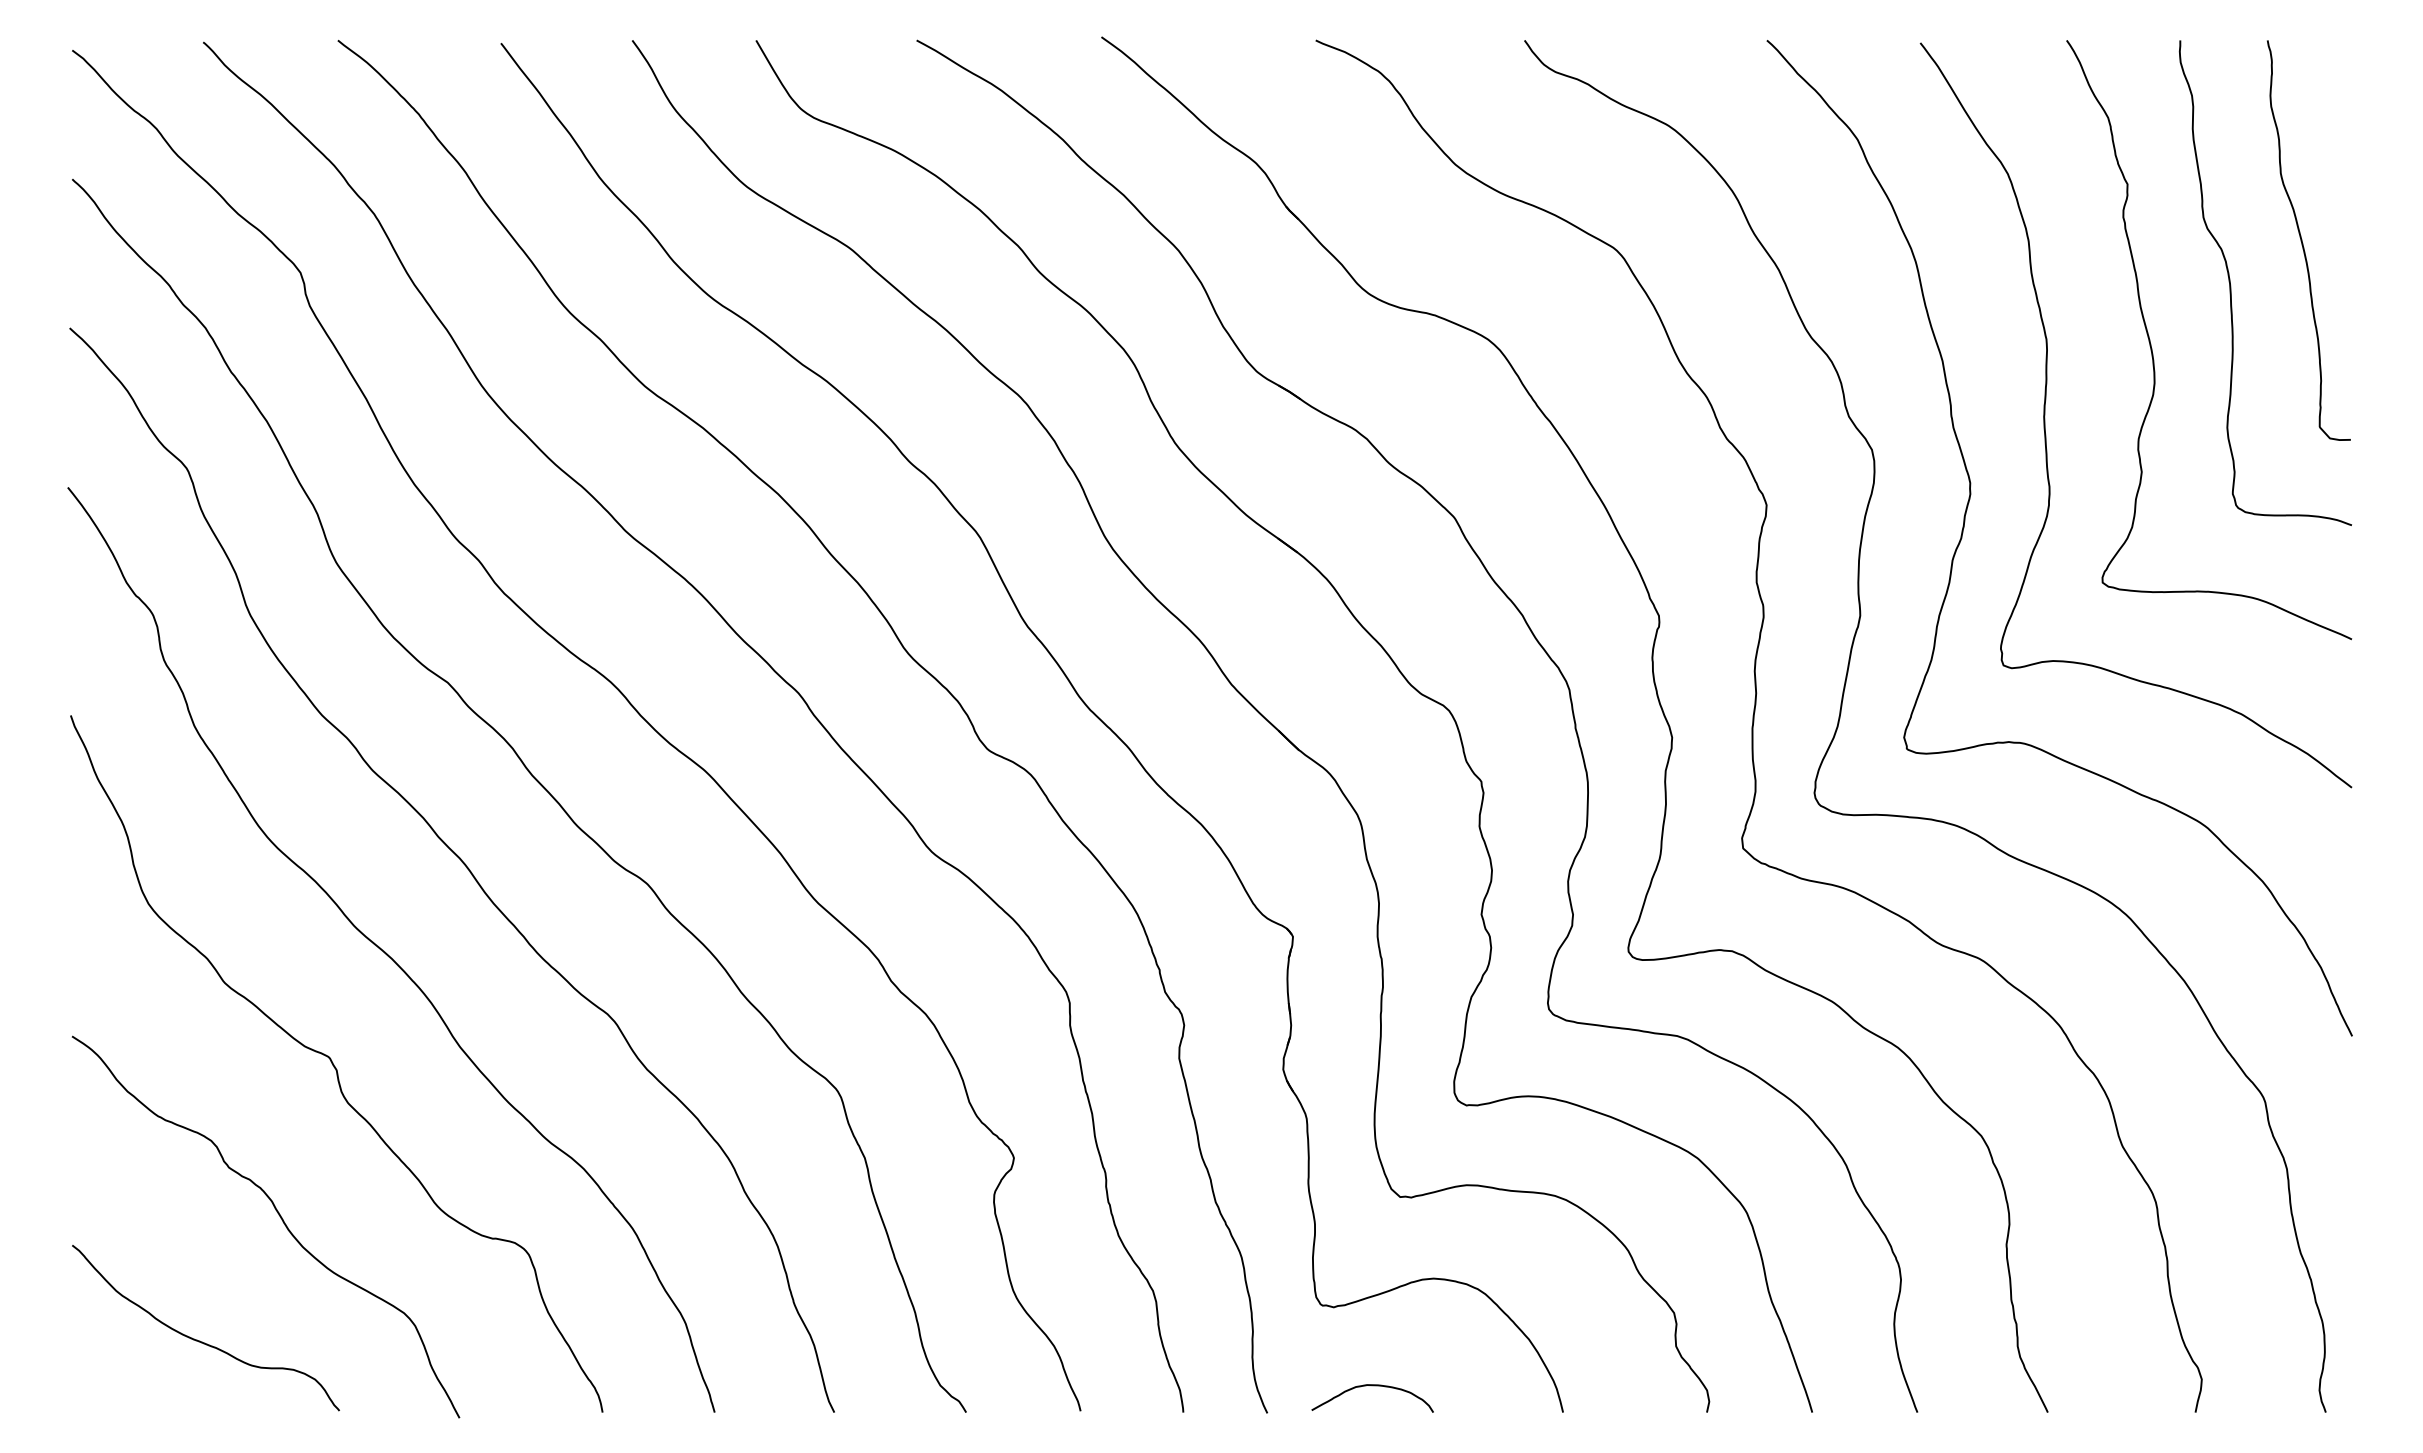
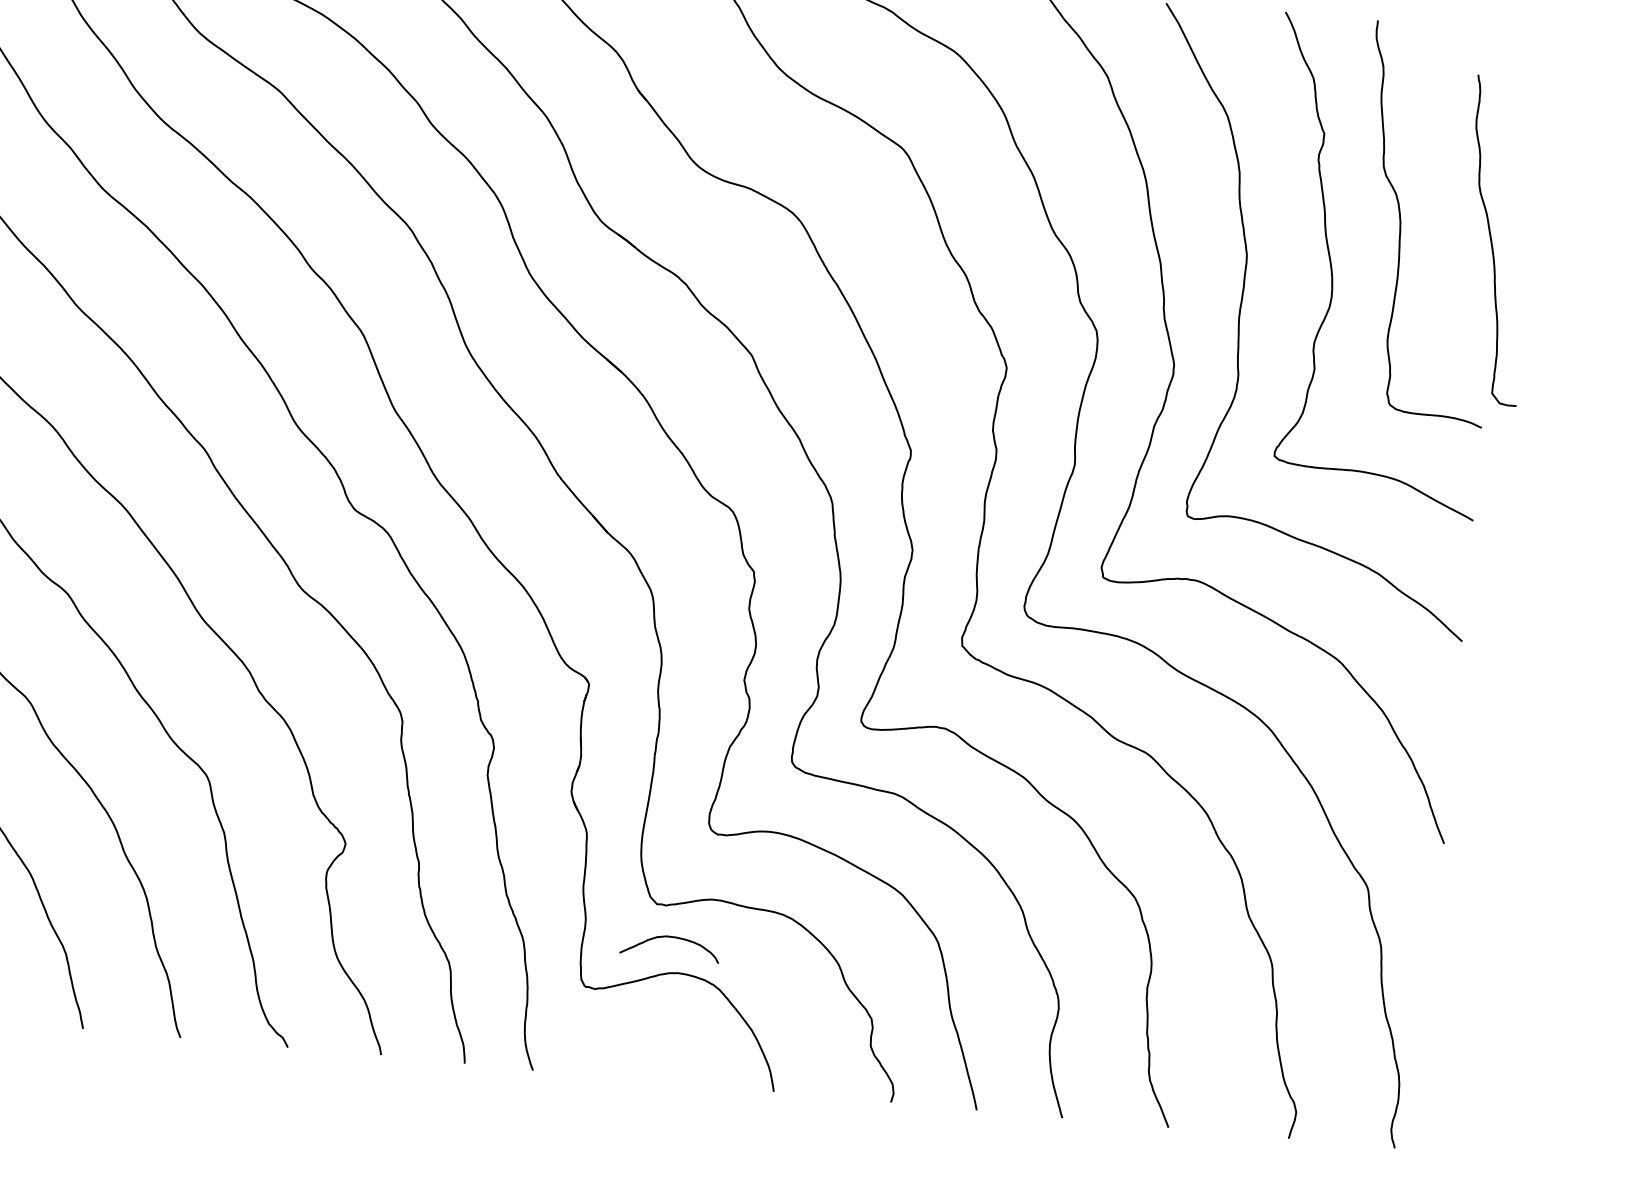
curve: (2303, 243) -> (1492, 242), moved
curve: (1372, 1386) -> (670, 937), moved

